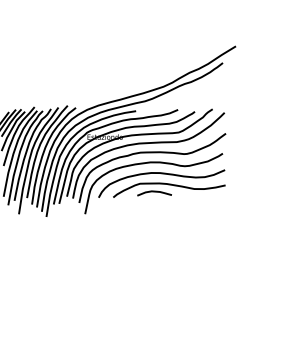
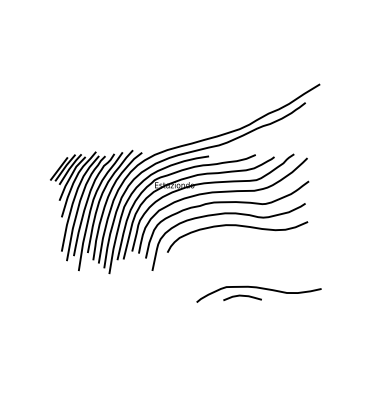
part: (168, 189) -> (258, 293), moved

